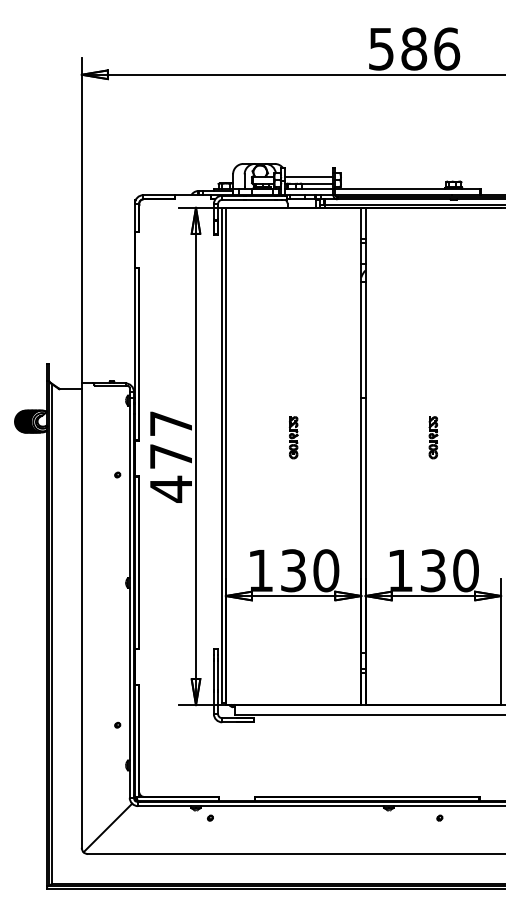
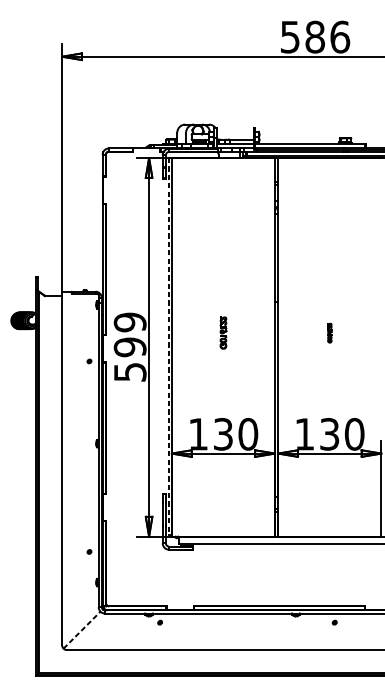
line: (309, 176) -> (235, 134), removed
part: (433, 437) -> (329, 332), size x0.6
line: (221, 455) -> (168, 346), solid -> dashed
text: (170, 456) -> (129, 347), 477 -> 599
line: (108, 827) -> (82, 629), solid -> dashed

